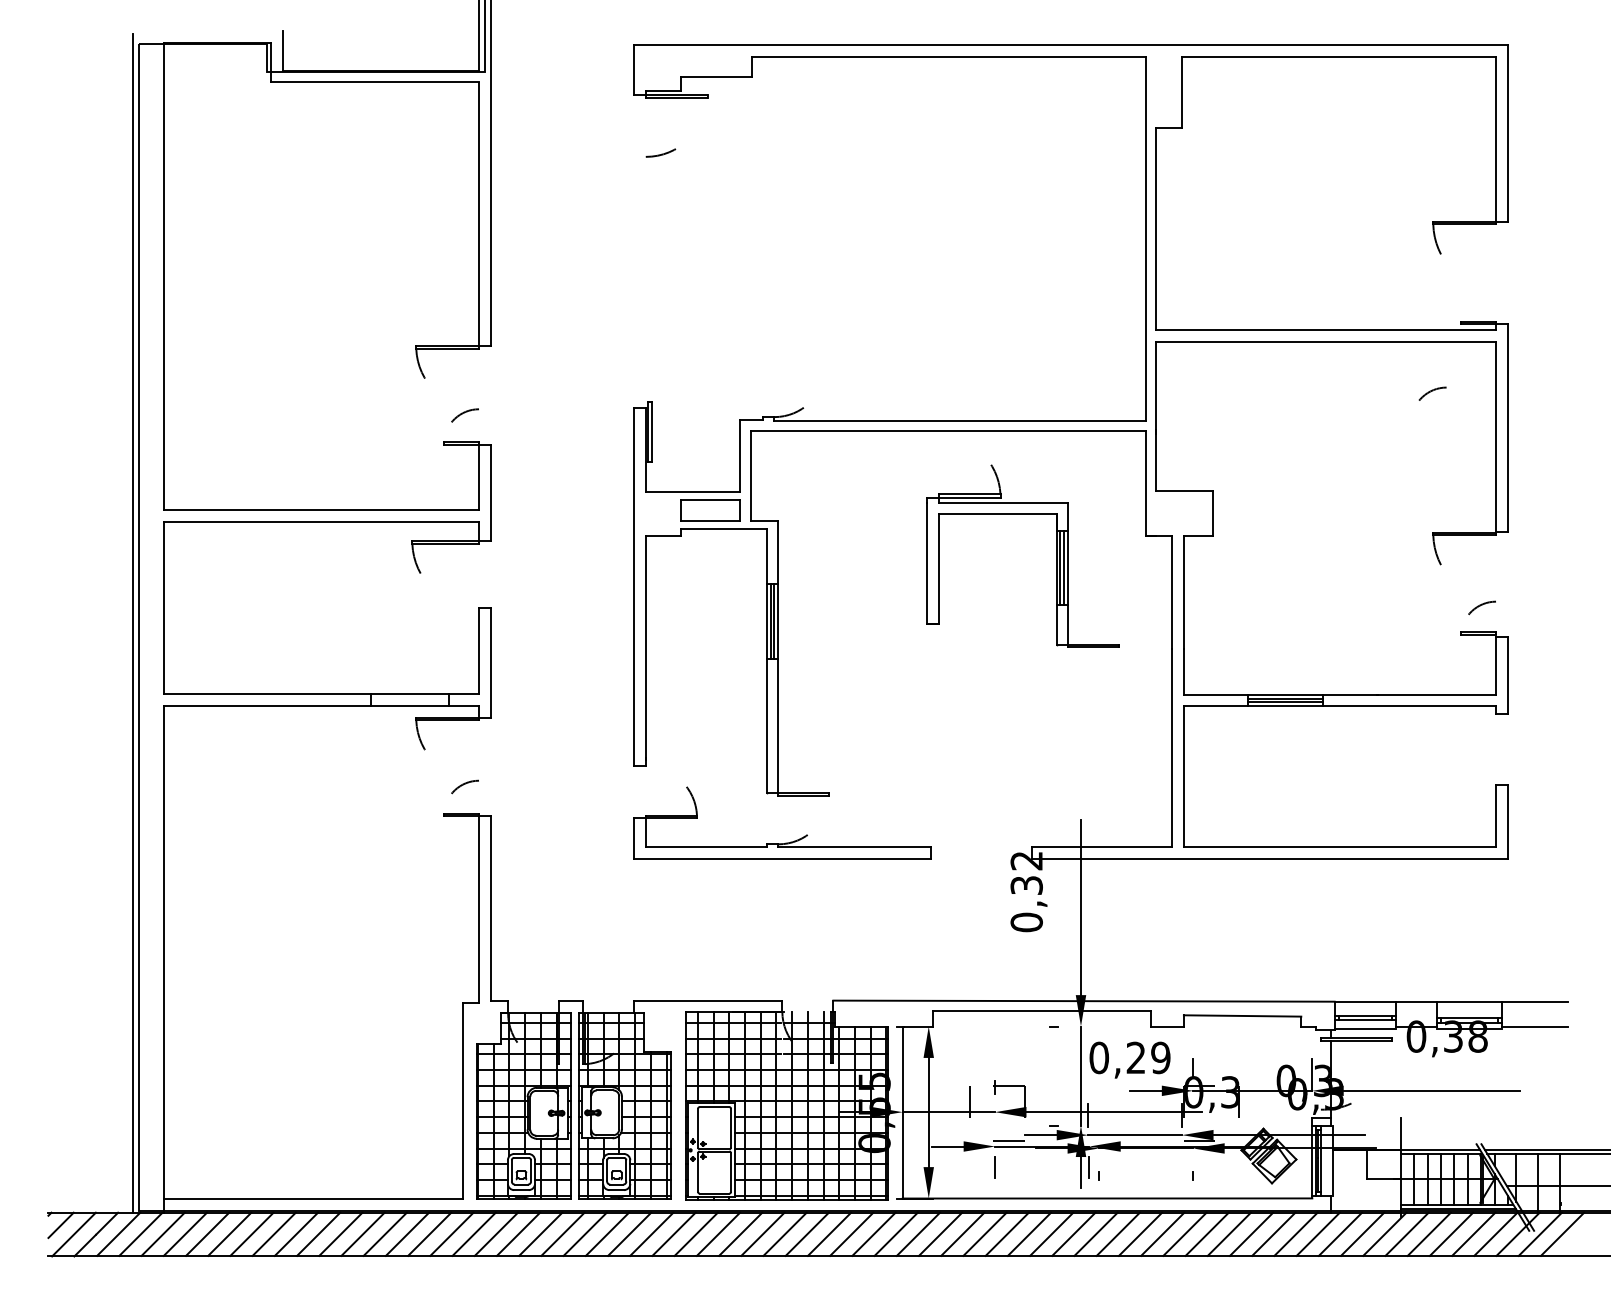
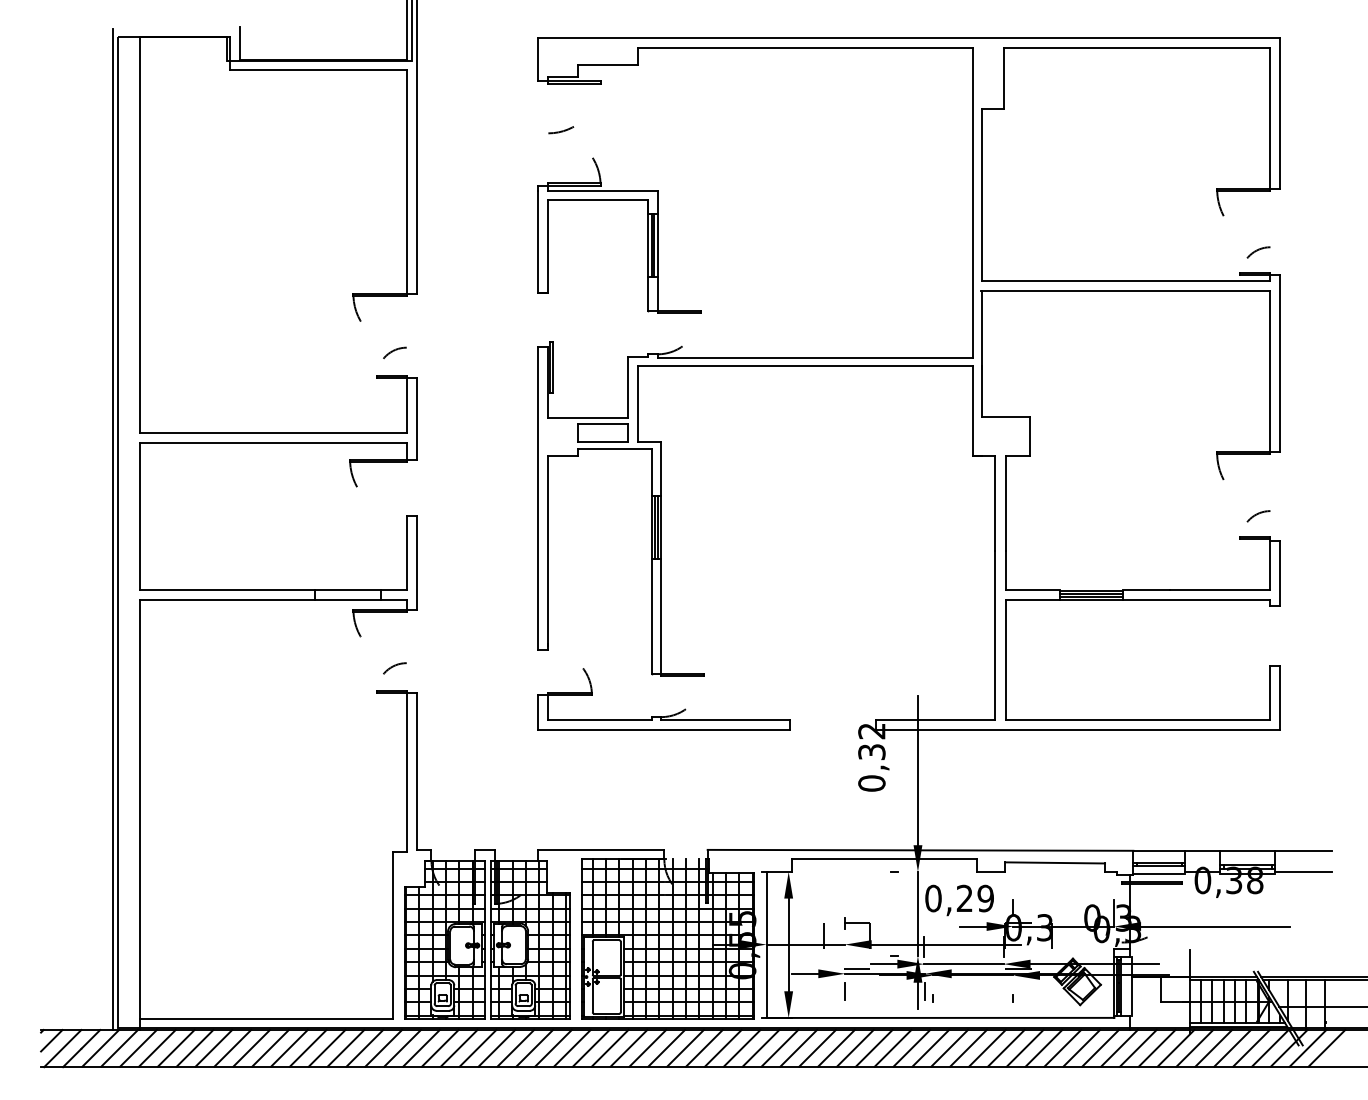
arc: (1431, 392) -> (1257, 251), moved
part: (1055, 556) -> (647, 235), moved

